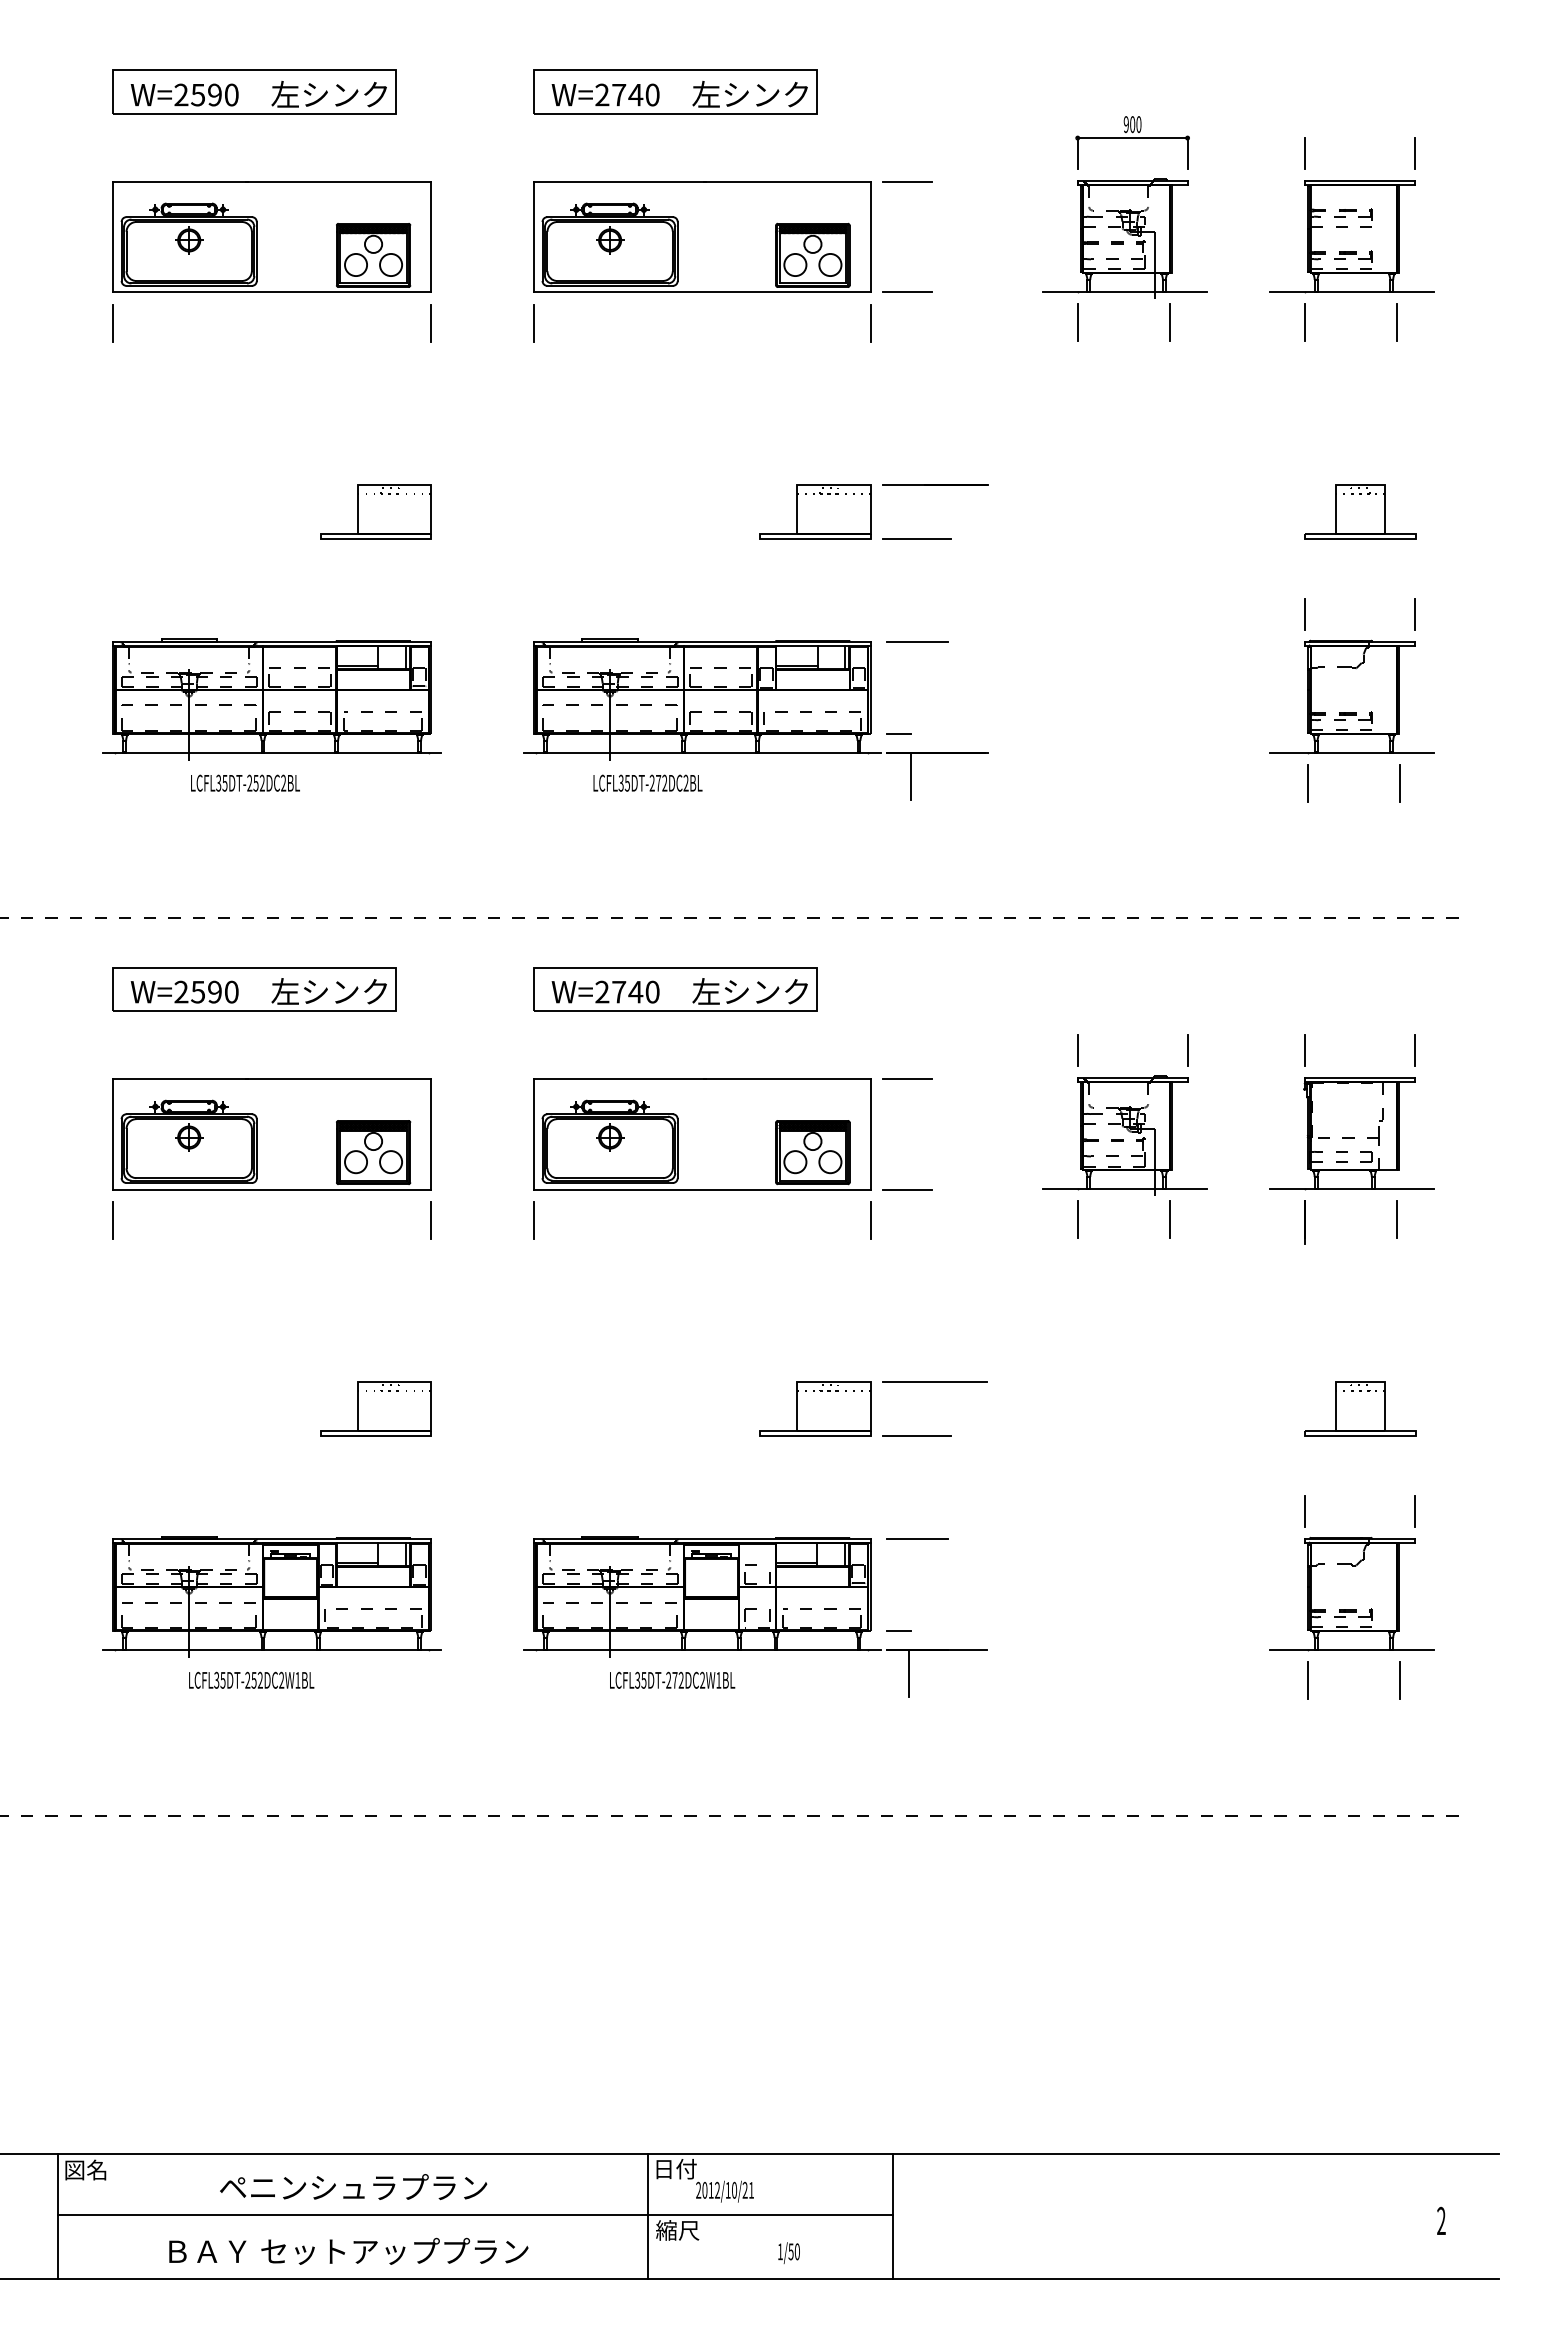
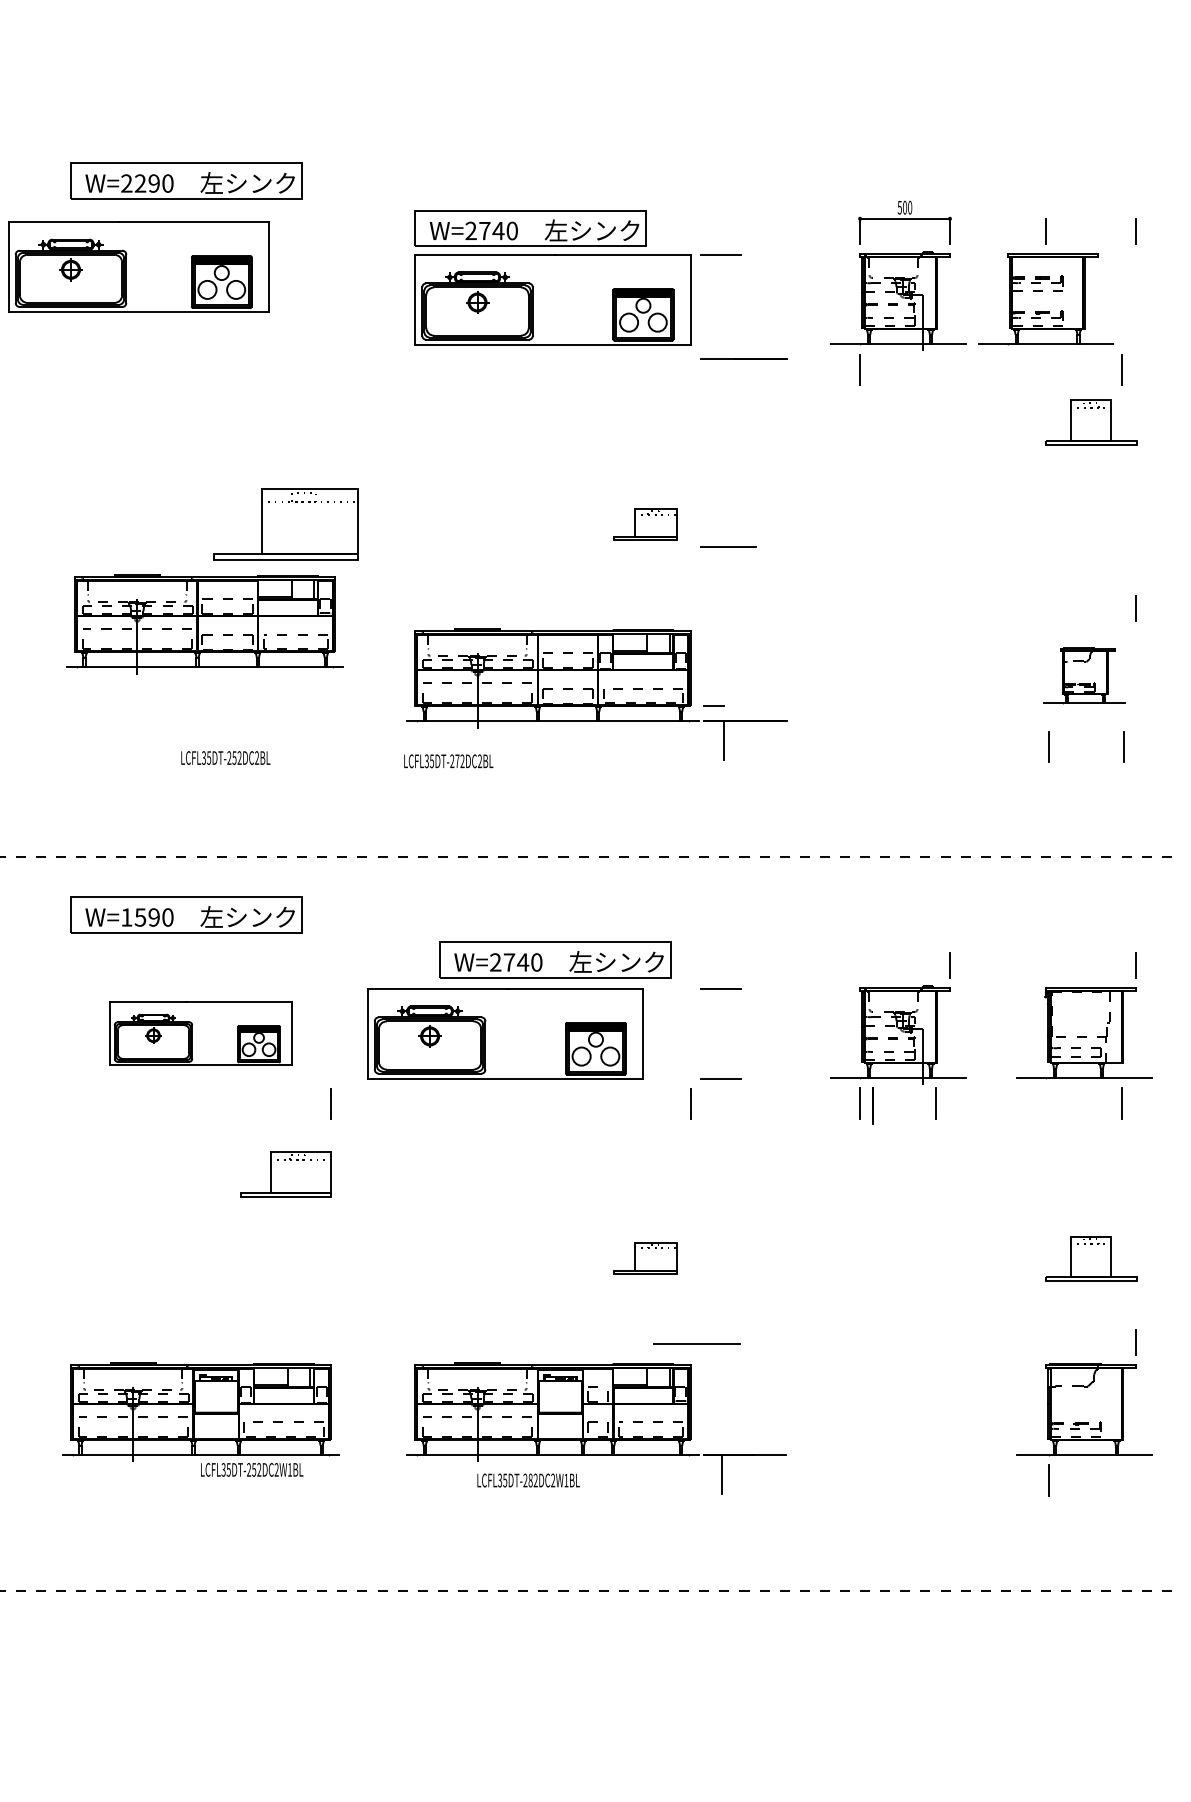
part: (675, 91) -> (531, 228), moved
text: (198, 94) -> (140, 183), W=2590 -> W=2290
text: (1125, 124) -> (899, 207), 900 -> 500
part: (271, 236) -> (138, 266), moved
part: (1351, 236) -> (1045, 299), moved
line: (907, 292) -> (720, 345), removed
line: (1169, 321) -> (935, 368), removed
line: (1305, 321) -> (1046, 368), removed
line: (113, 322) -> (71, 369), removed
line: (431, 322) -> (331, 369), removed
line: (533, 322) -> (414, 369), removed
line: (870, 323) -> (690, 370), removed
line: (935, 484) -> (743, 358), moved
part: (375, 511) -> (285, 524), size x1.6
part: (815, 511) -> (645, 524), size x0.7
part: (1360, 511) -> (1091, 422), moved
line: (1305, 613) -> (1046, 607), removed
line: (917, 641) -> (728, 630), removed
part: (1351, 696) -> (1084, 675), size x0.6
part: (271, 699) -> (204, 624), moved
text: (245, 782) -> (225, 757), moved
text: (647, 782) -> (448, 760), moved
part: (675, 989) -> (555, 960), moved
text: (181, 991) -> (126, 916), W=2590 -> W=1590
line: (1077, 1050) -> (859, 965), removed
line: (1305, 1050) -> (1046, 965), removed
part: (271, 1134) -> (200, 1033), size x0.7
part: (702, 1134) -> (505, 1033), moved
line: (112, 1220) -> (70, 1104), removed
line: (533, 1220) -> (414, 1104), removed
line: (1304, 1222) -> (872, 1105), moved
line: (934, 1381) -> (696, 1343), moved
part: (375, 1408) -> (285, 1173), moved
part: (815, 1408) -> (645, 1258), size x0.7
line: (916, 1436) -> (728, 1281), removed
line: (1305, 1511) -> (1046, 1342), removed
line: (917, 1539) -> (728, 1365), removed
line: (898, 1631) -> (713, 1440), removed
text: (251, 1679) -> (252, 1469), moved
text: (674, 1680) -> (530, 1480), LCFL35DT-272DC2W1BL -> LCFL35DT-282DC2W1BL
line: (1399, 1680) -> (1123, 1480), removed

